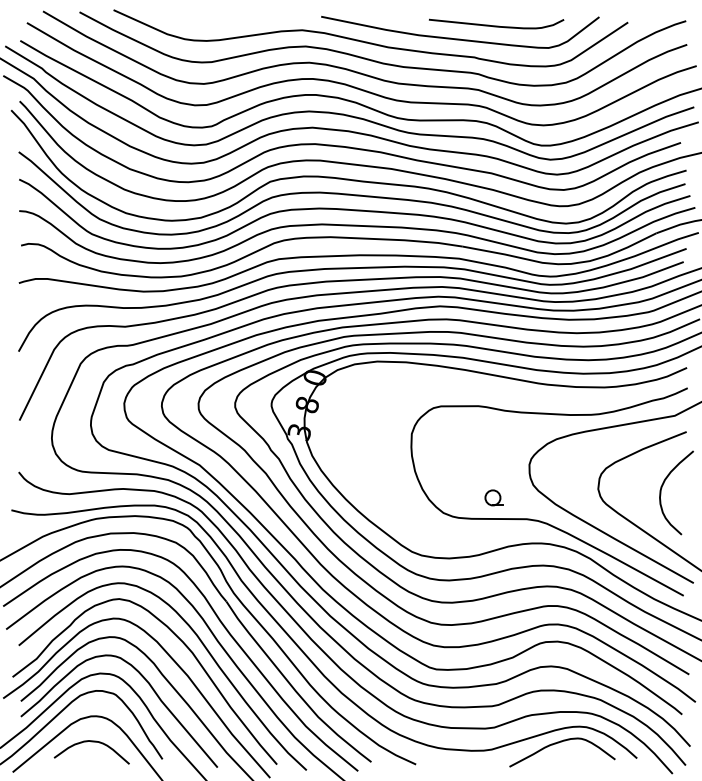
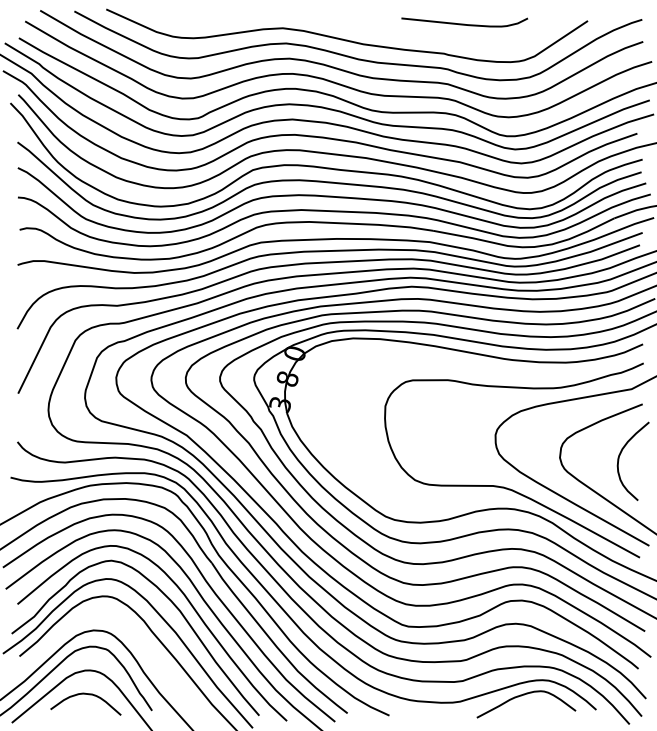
curve: (460, 38) -> (431, 35), removed
part: (493, 497) -> (461, 465), removed
curve: (150, 687) -> (140, 643), removed

